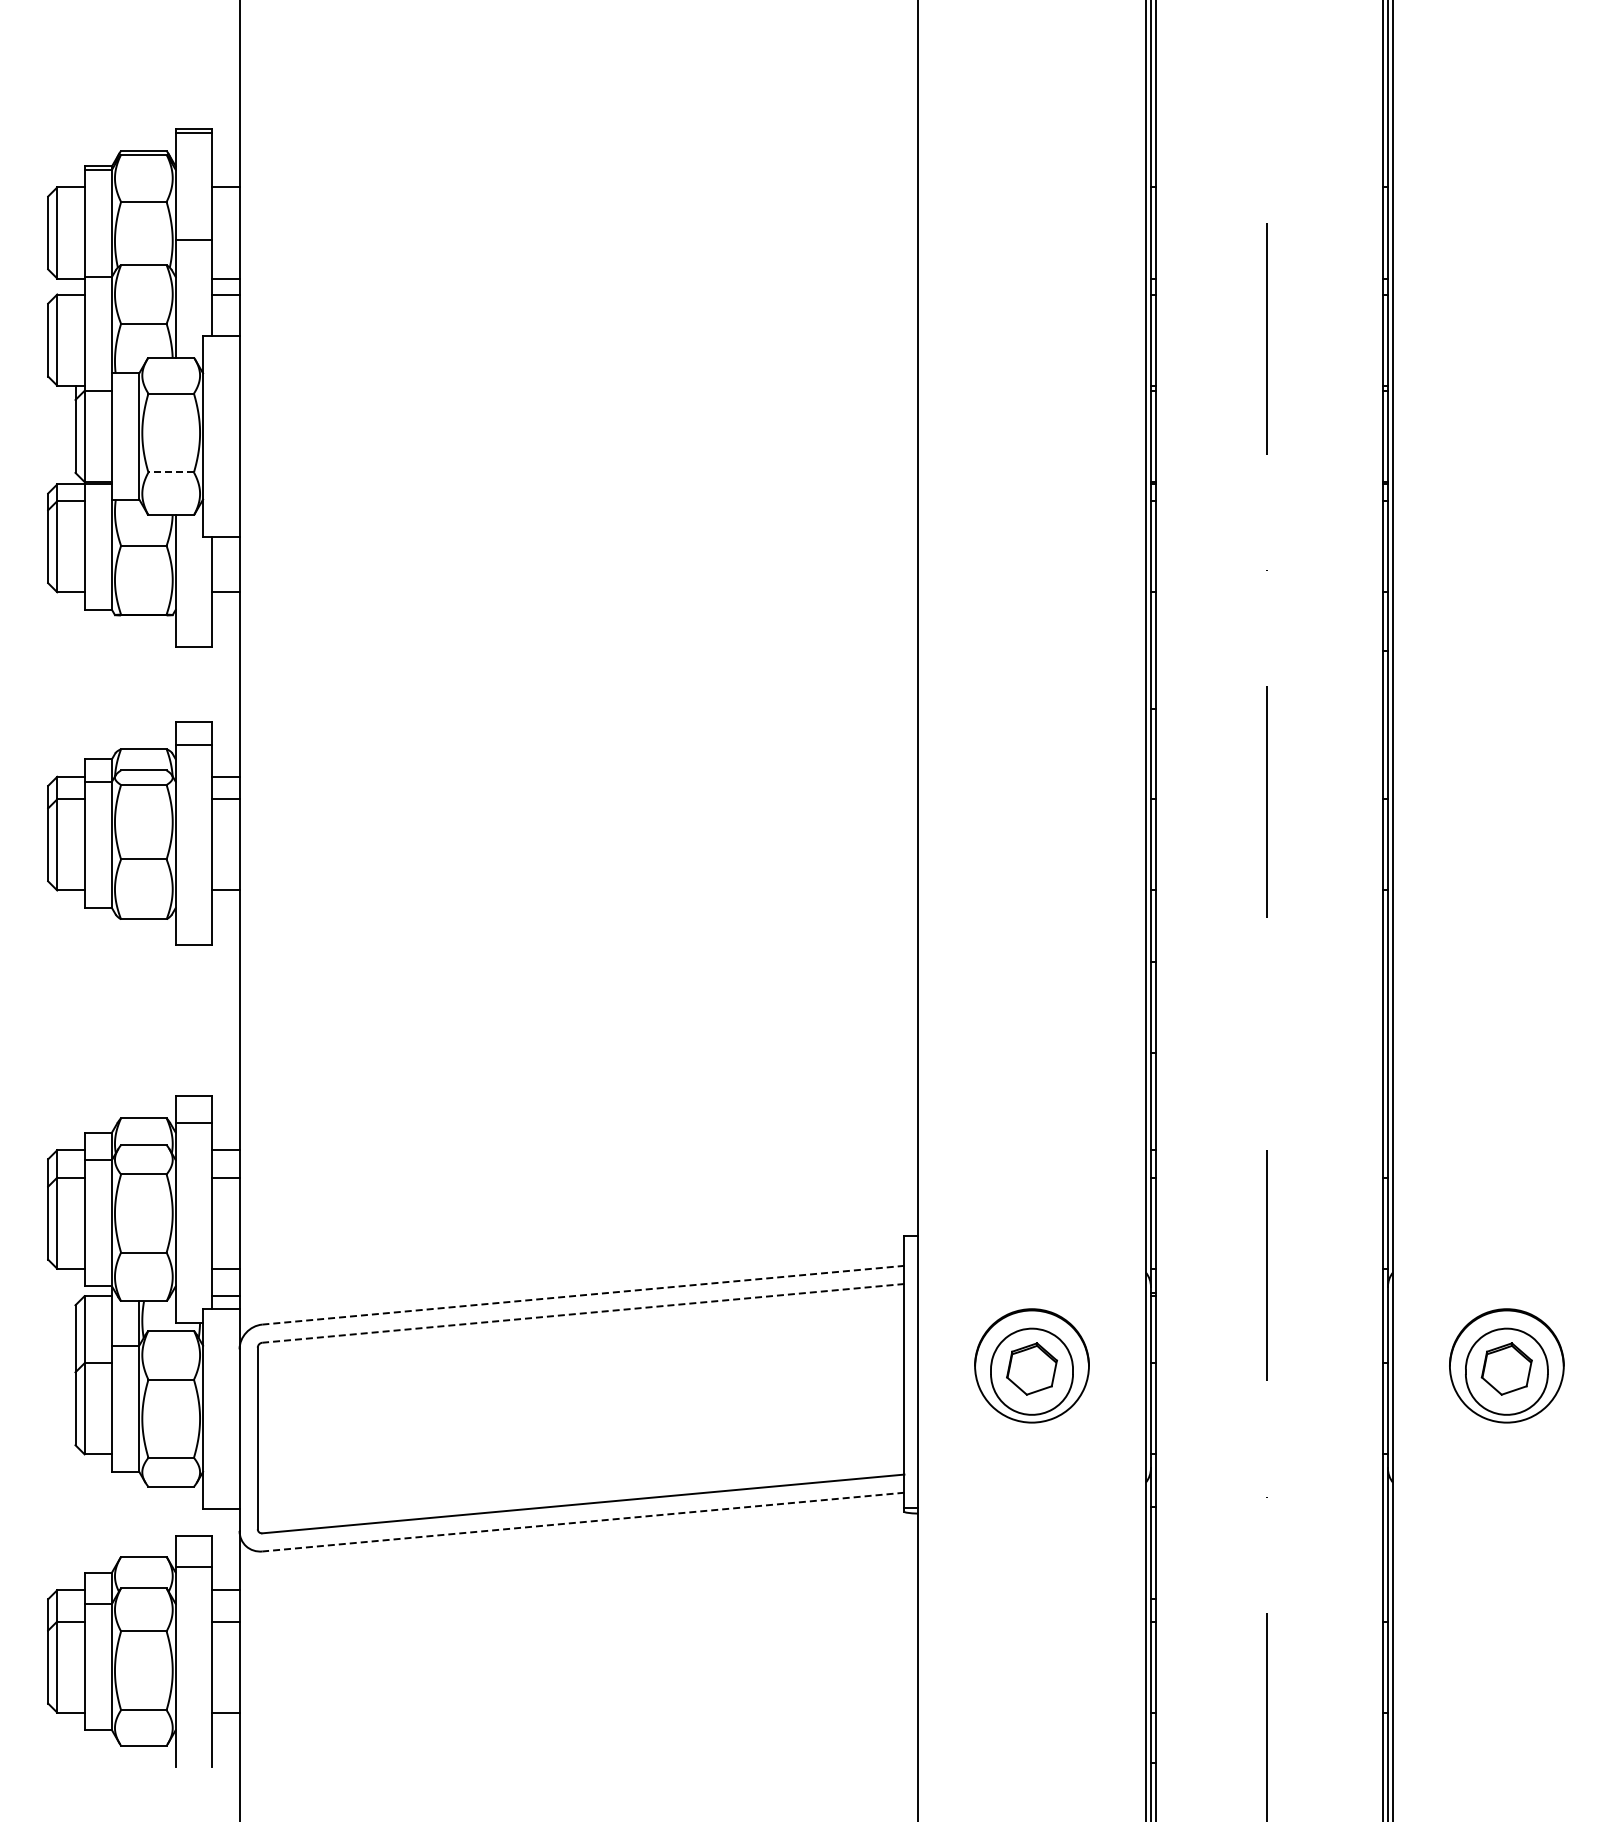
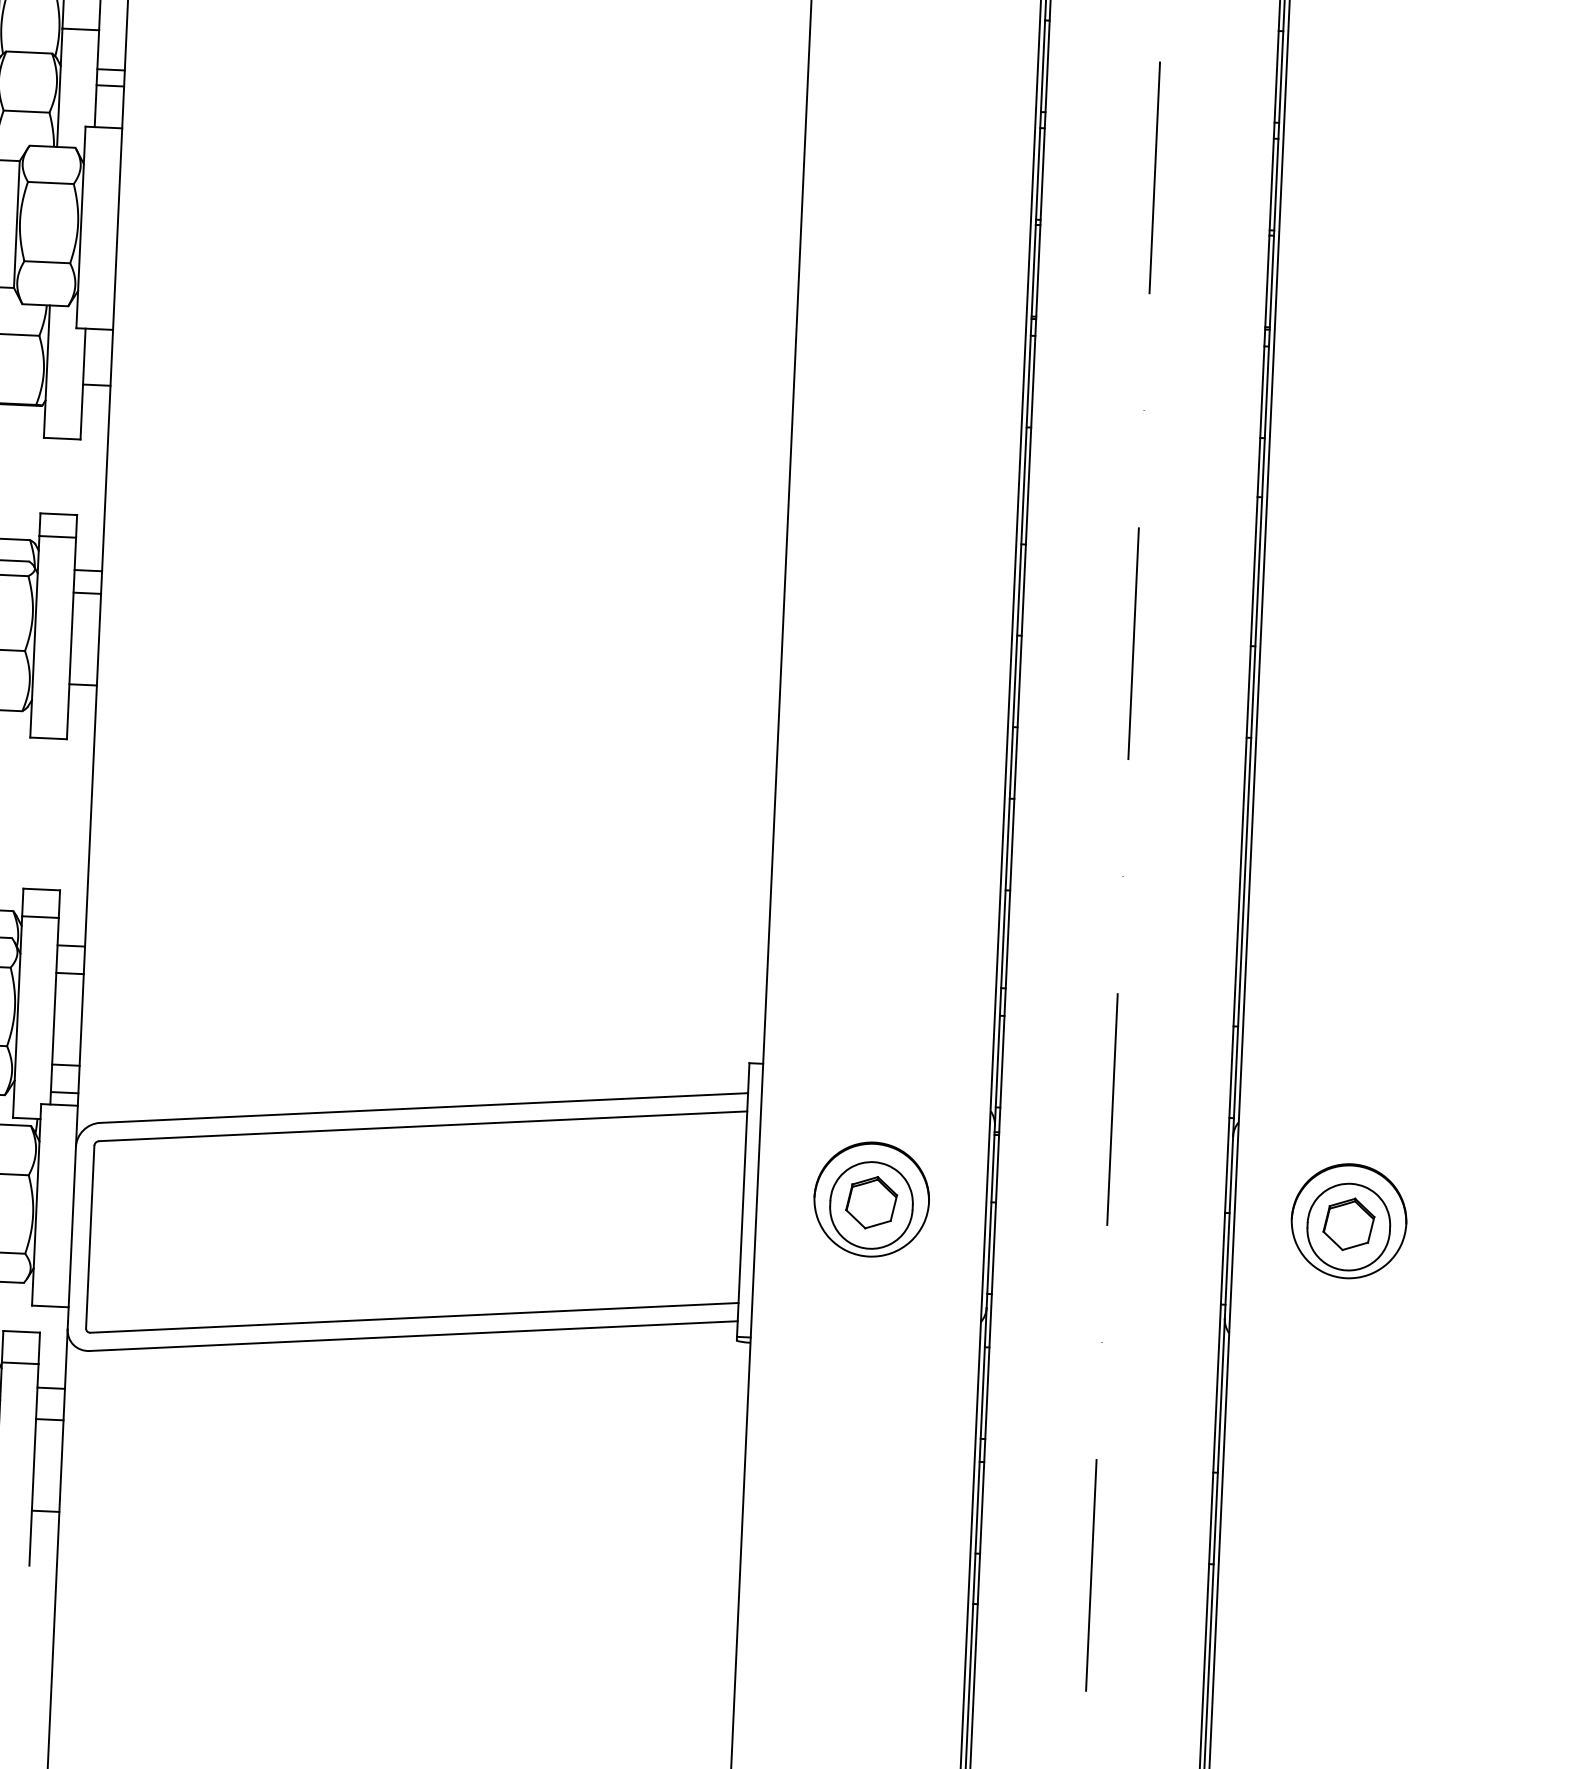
line: (171, 472) -> (47, 262), dashed -> solid
line: (583, 1295) -> (424, 1108), dashed -> solid
line: (582, 1313) -> (422, 1126), dashed -> solid
line: (582, 1522) -> (412, 1336), dashed -> solid

